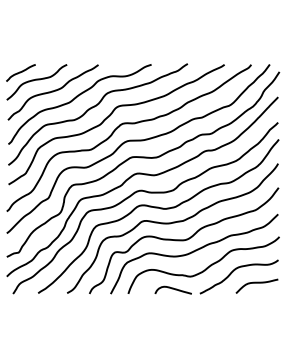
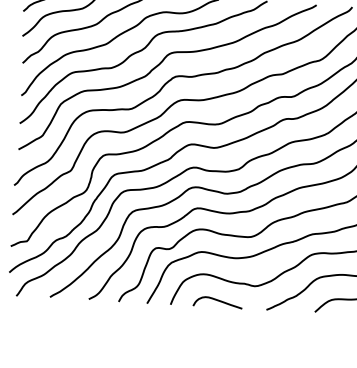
curve: (172, 289) -> (216, 301), moved

